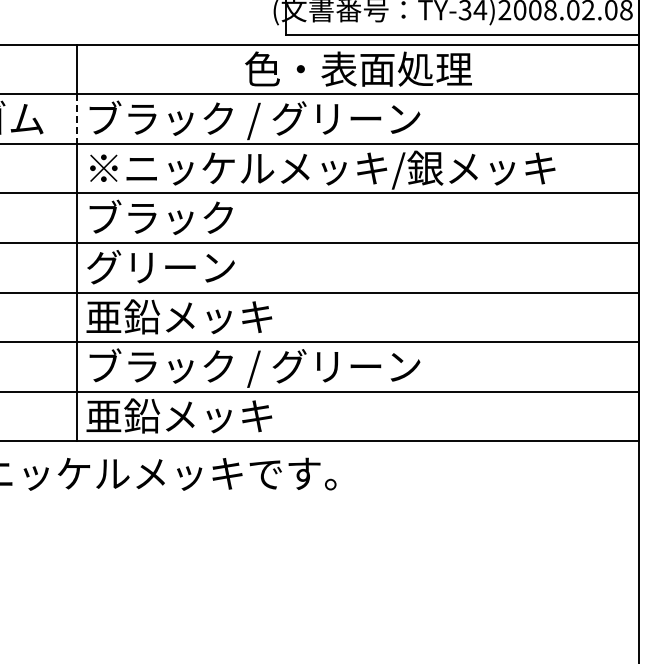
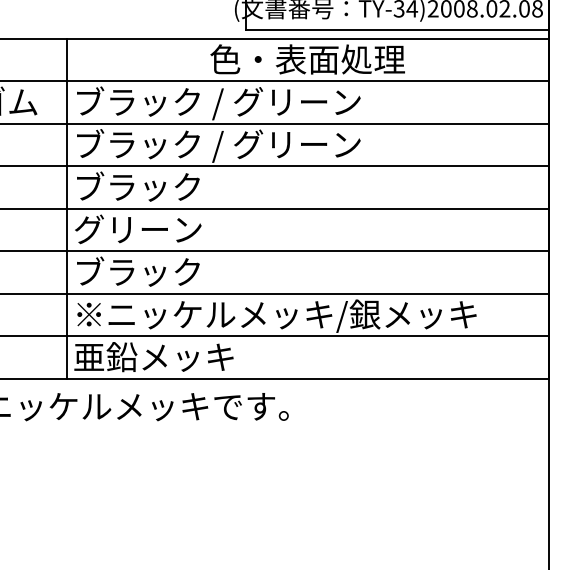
line: (77, 119) -> (66, 102), dashed -> solid
text: (322, 169) -> (276, 145), ※ニッケルメッキ/銀メッキ -> ブラック / グリーン
text: (179, 316) -> (154, 271), 亜鉛メッキ -> ブラック
text: (322, 367) -> (276, 315), ブラック / グリーン -> ※ニッケルメッキ/銀メッキ

